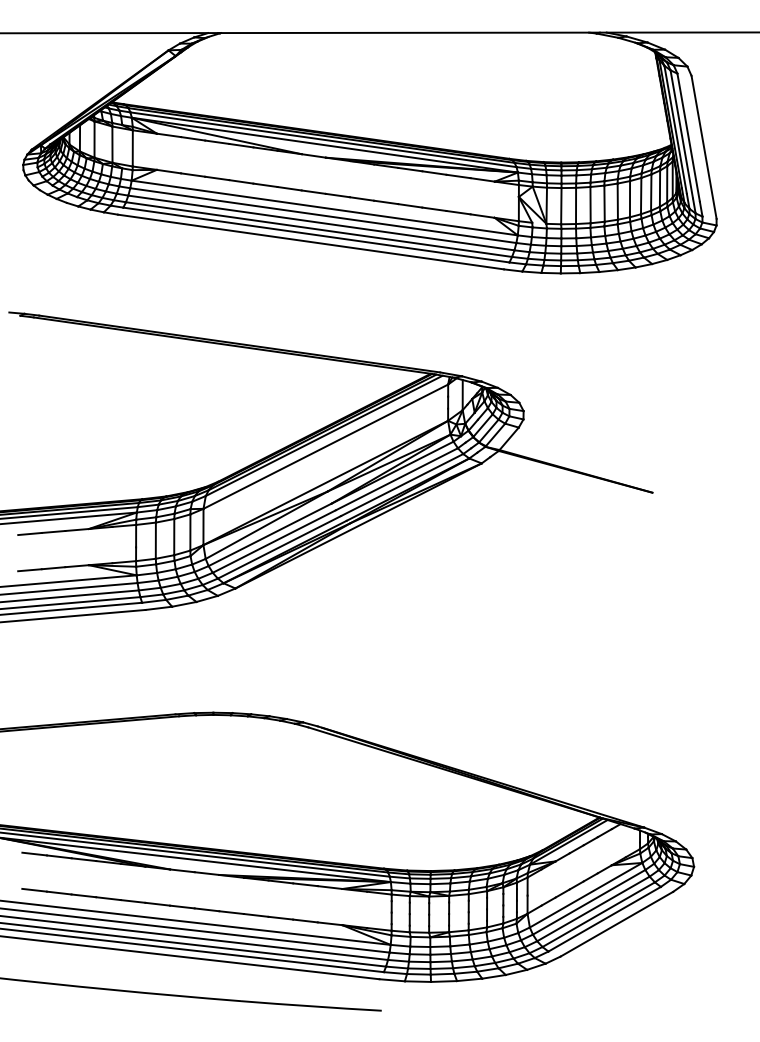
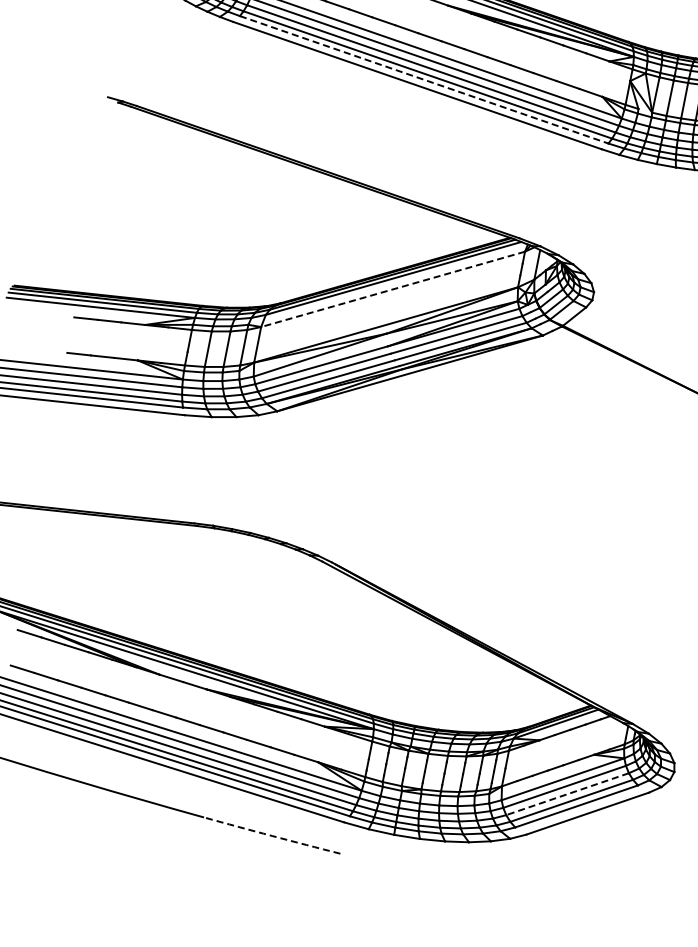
line: (316, 235) -> (424, 80), solid -> dashed
line: (325, 446) -> (392, 289), solid -> dashed
line: (593, 908) -> (567, 793), solid -> dashed
arc: (311, 1006) -> (272, 836), solid -> dashed

